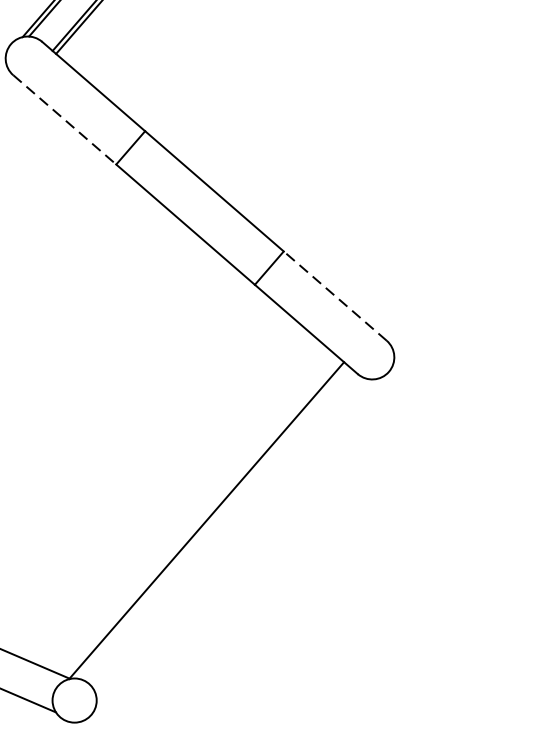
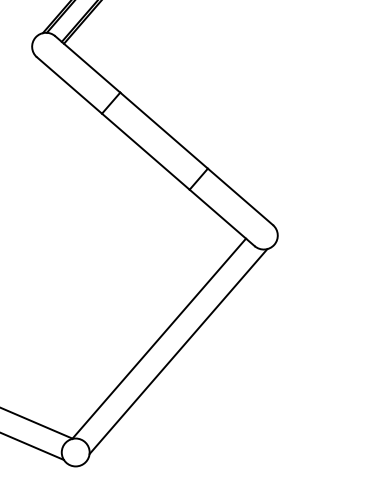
line: (64, 119) -> (69, 85), dashed -> solid
line: (335, 295) -> (240, 196), dashed -> solid
line: (237, 540) -> (178, 351), added

